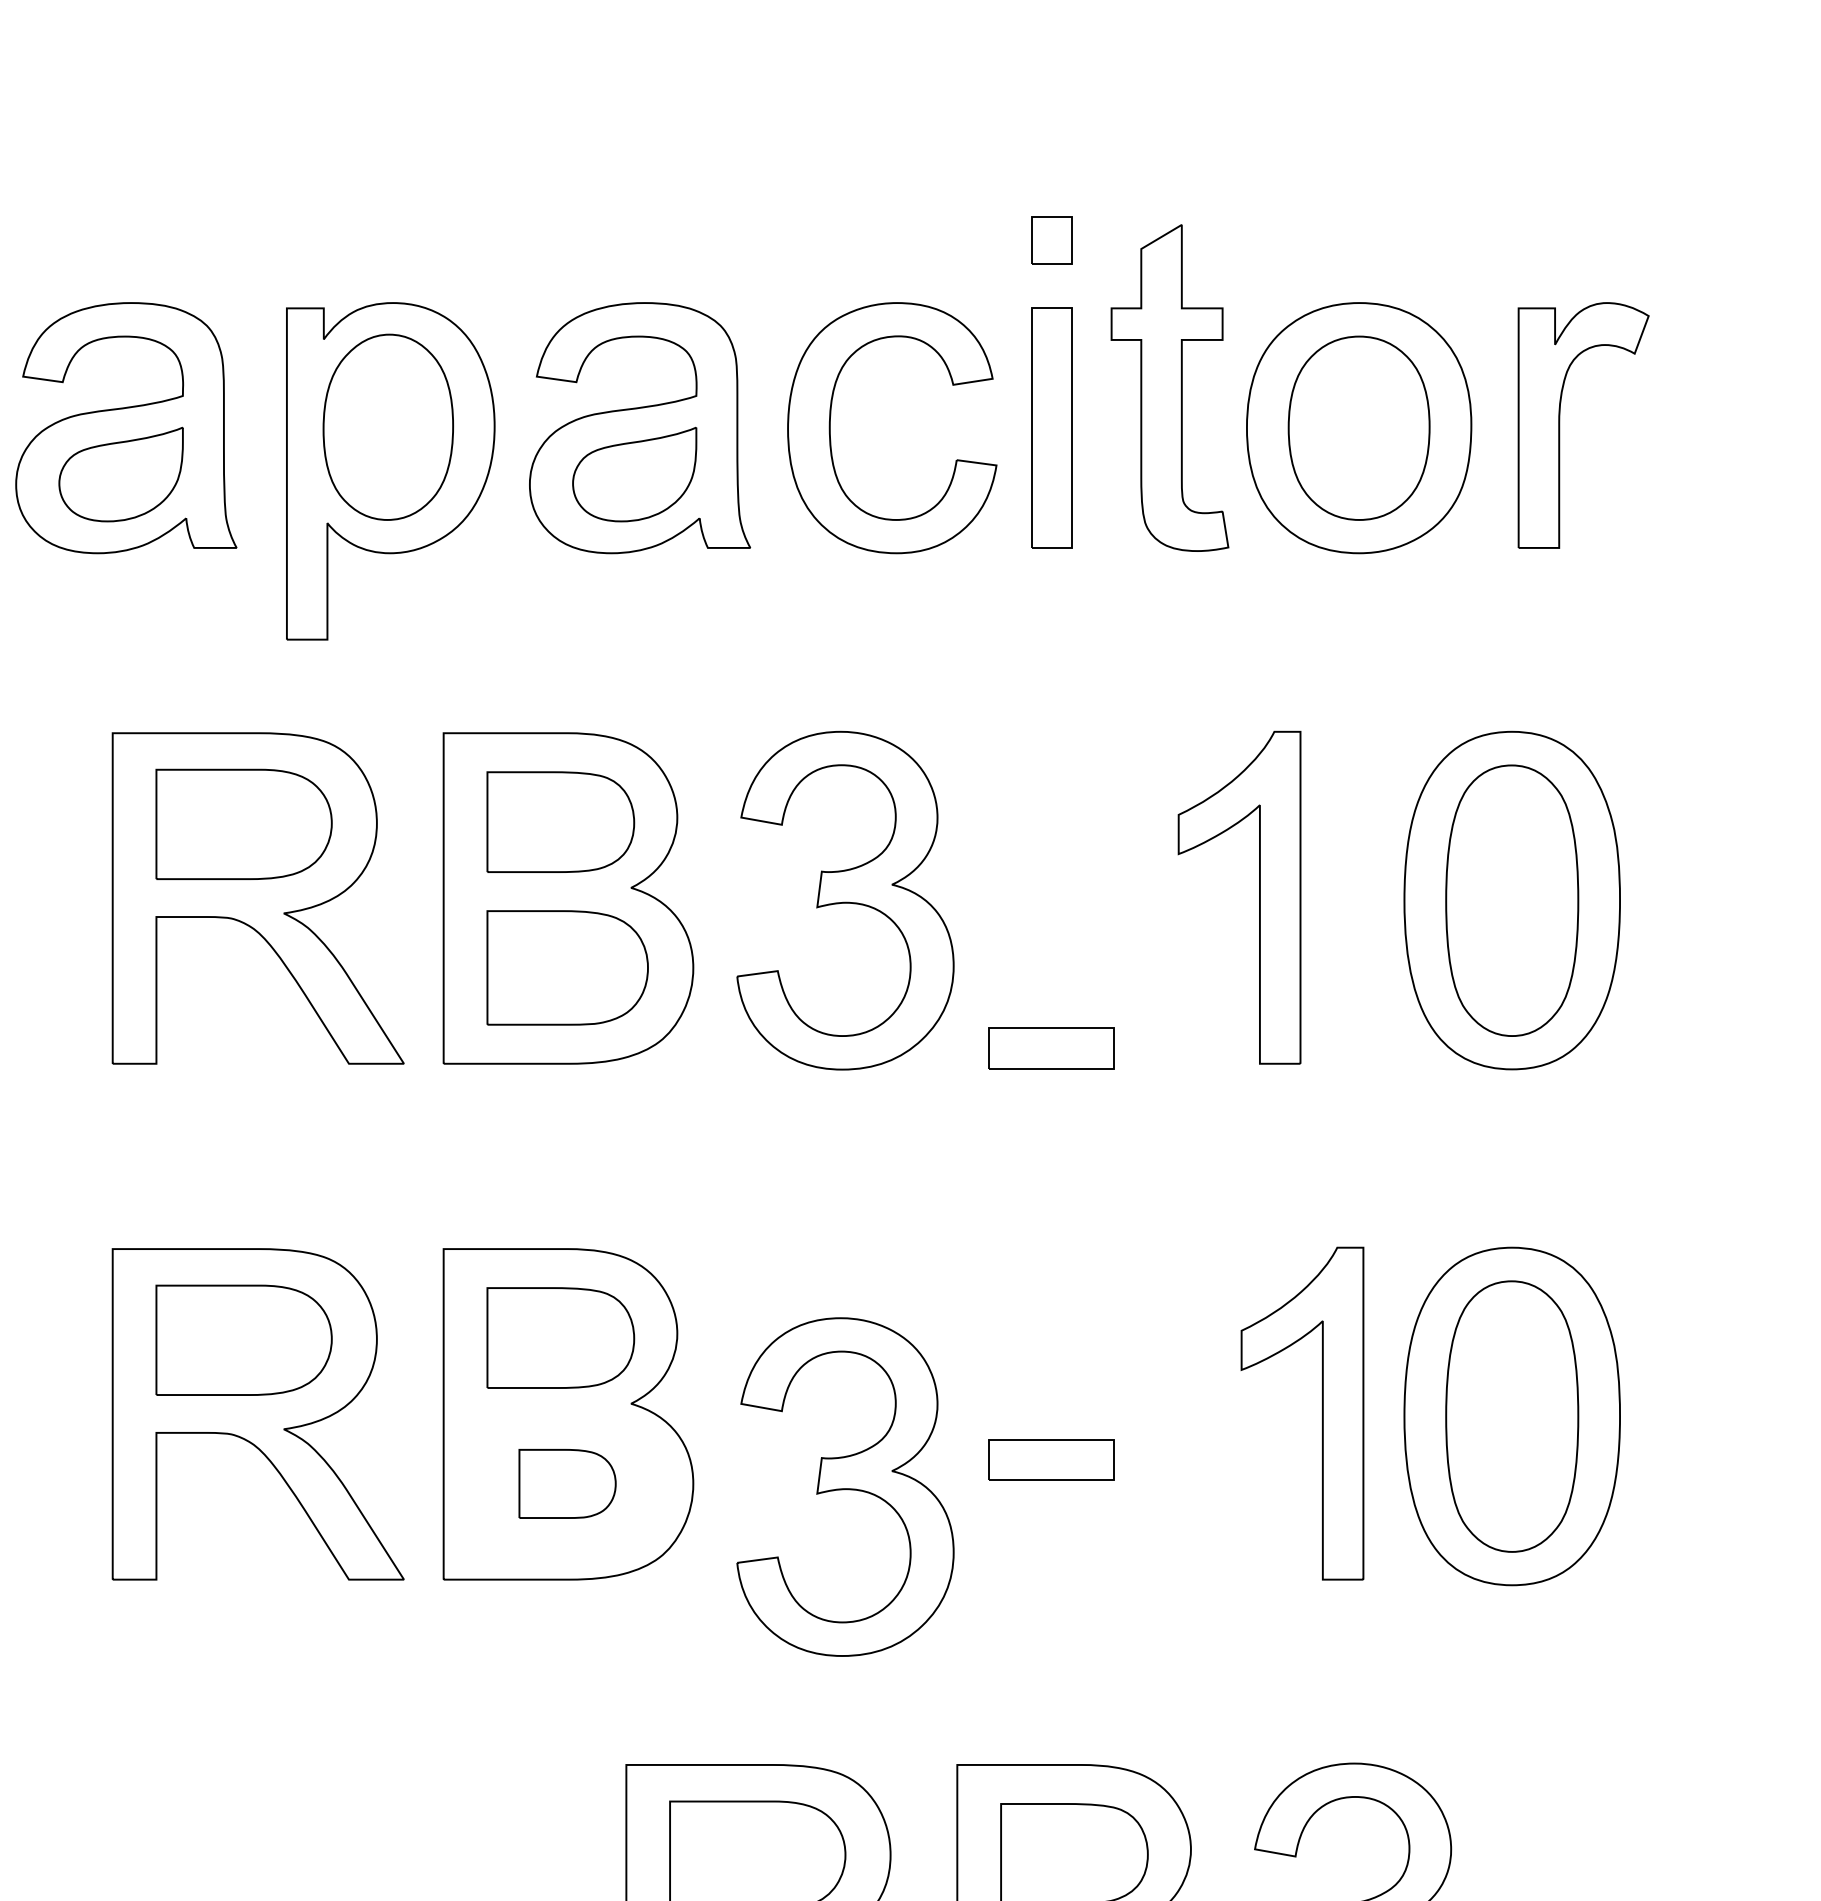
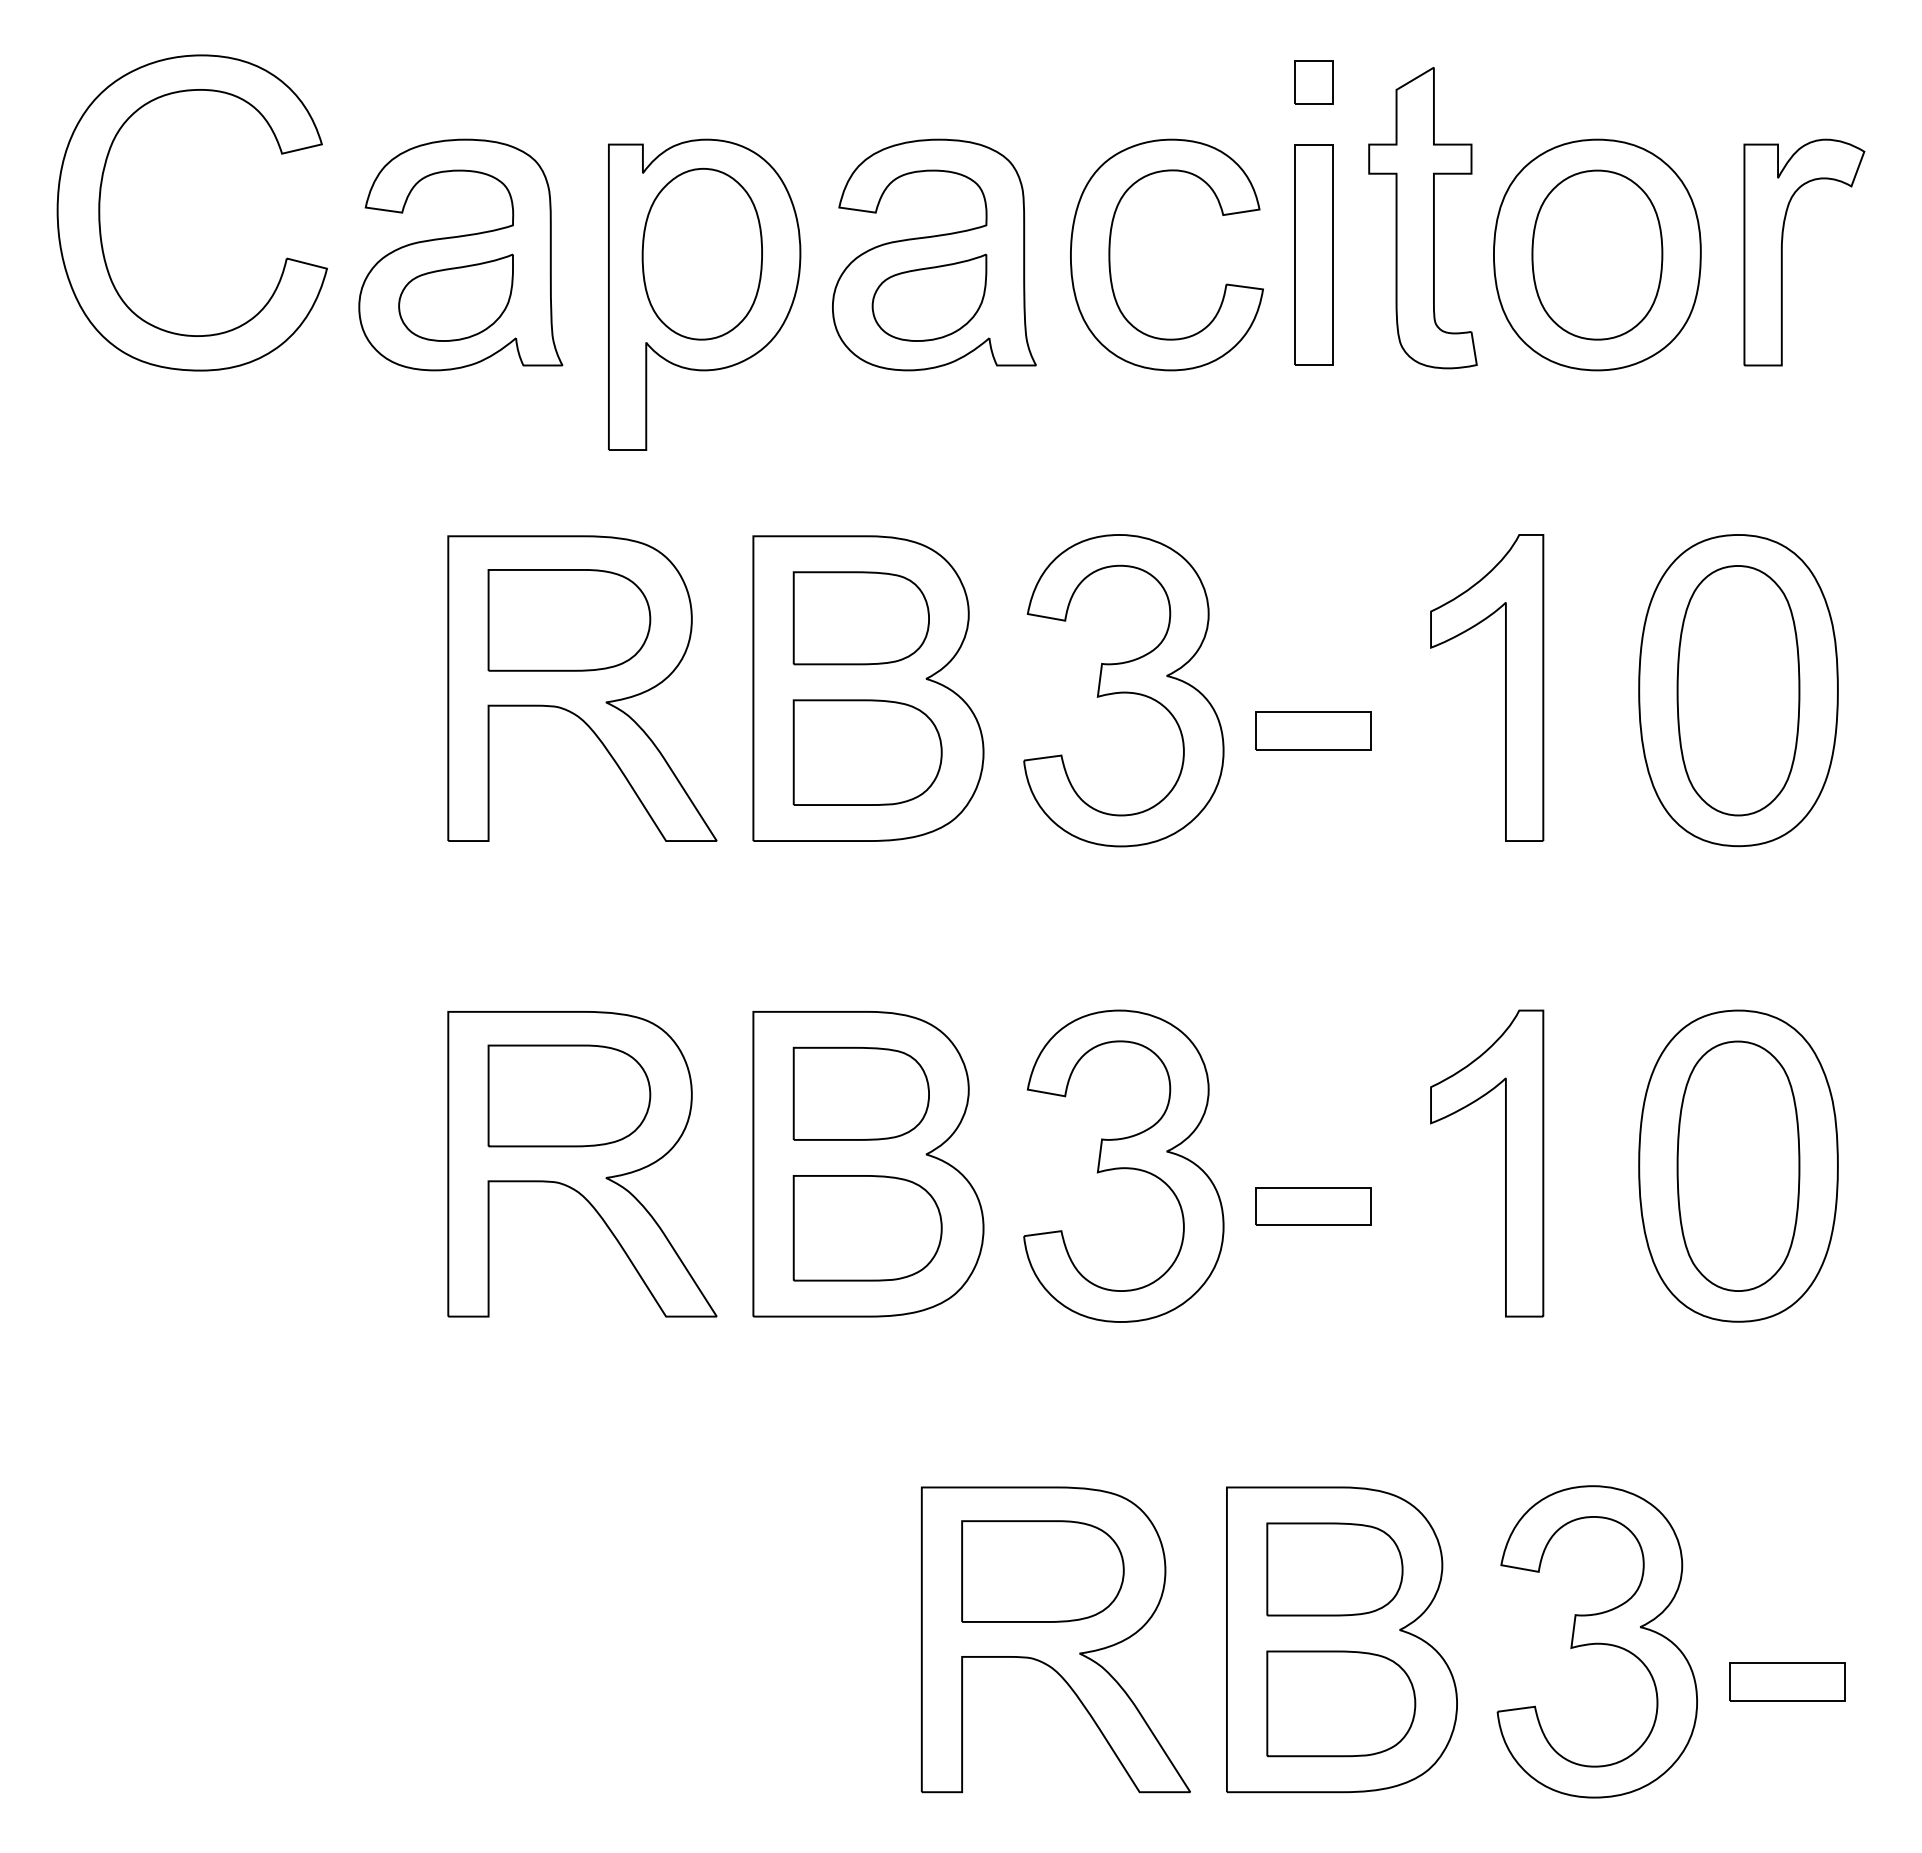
part: (1051, 1048) -> (1313, 730), moved
part: (1322, 1413) -> (1505, 1163), moved
part: (567, 1484) -> (867, 1228), size x1.67
part: (845, 1486) -> (1123, 1165), moved

